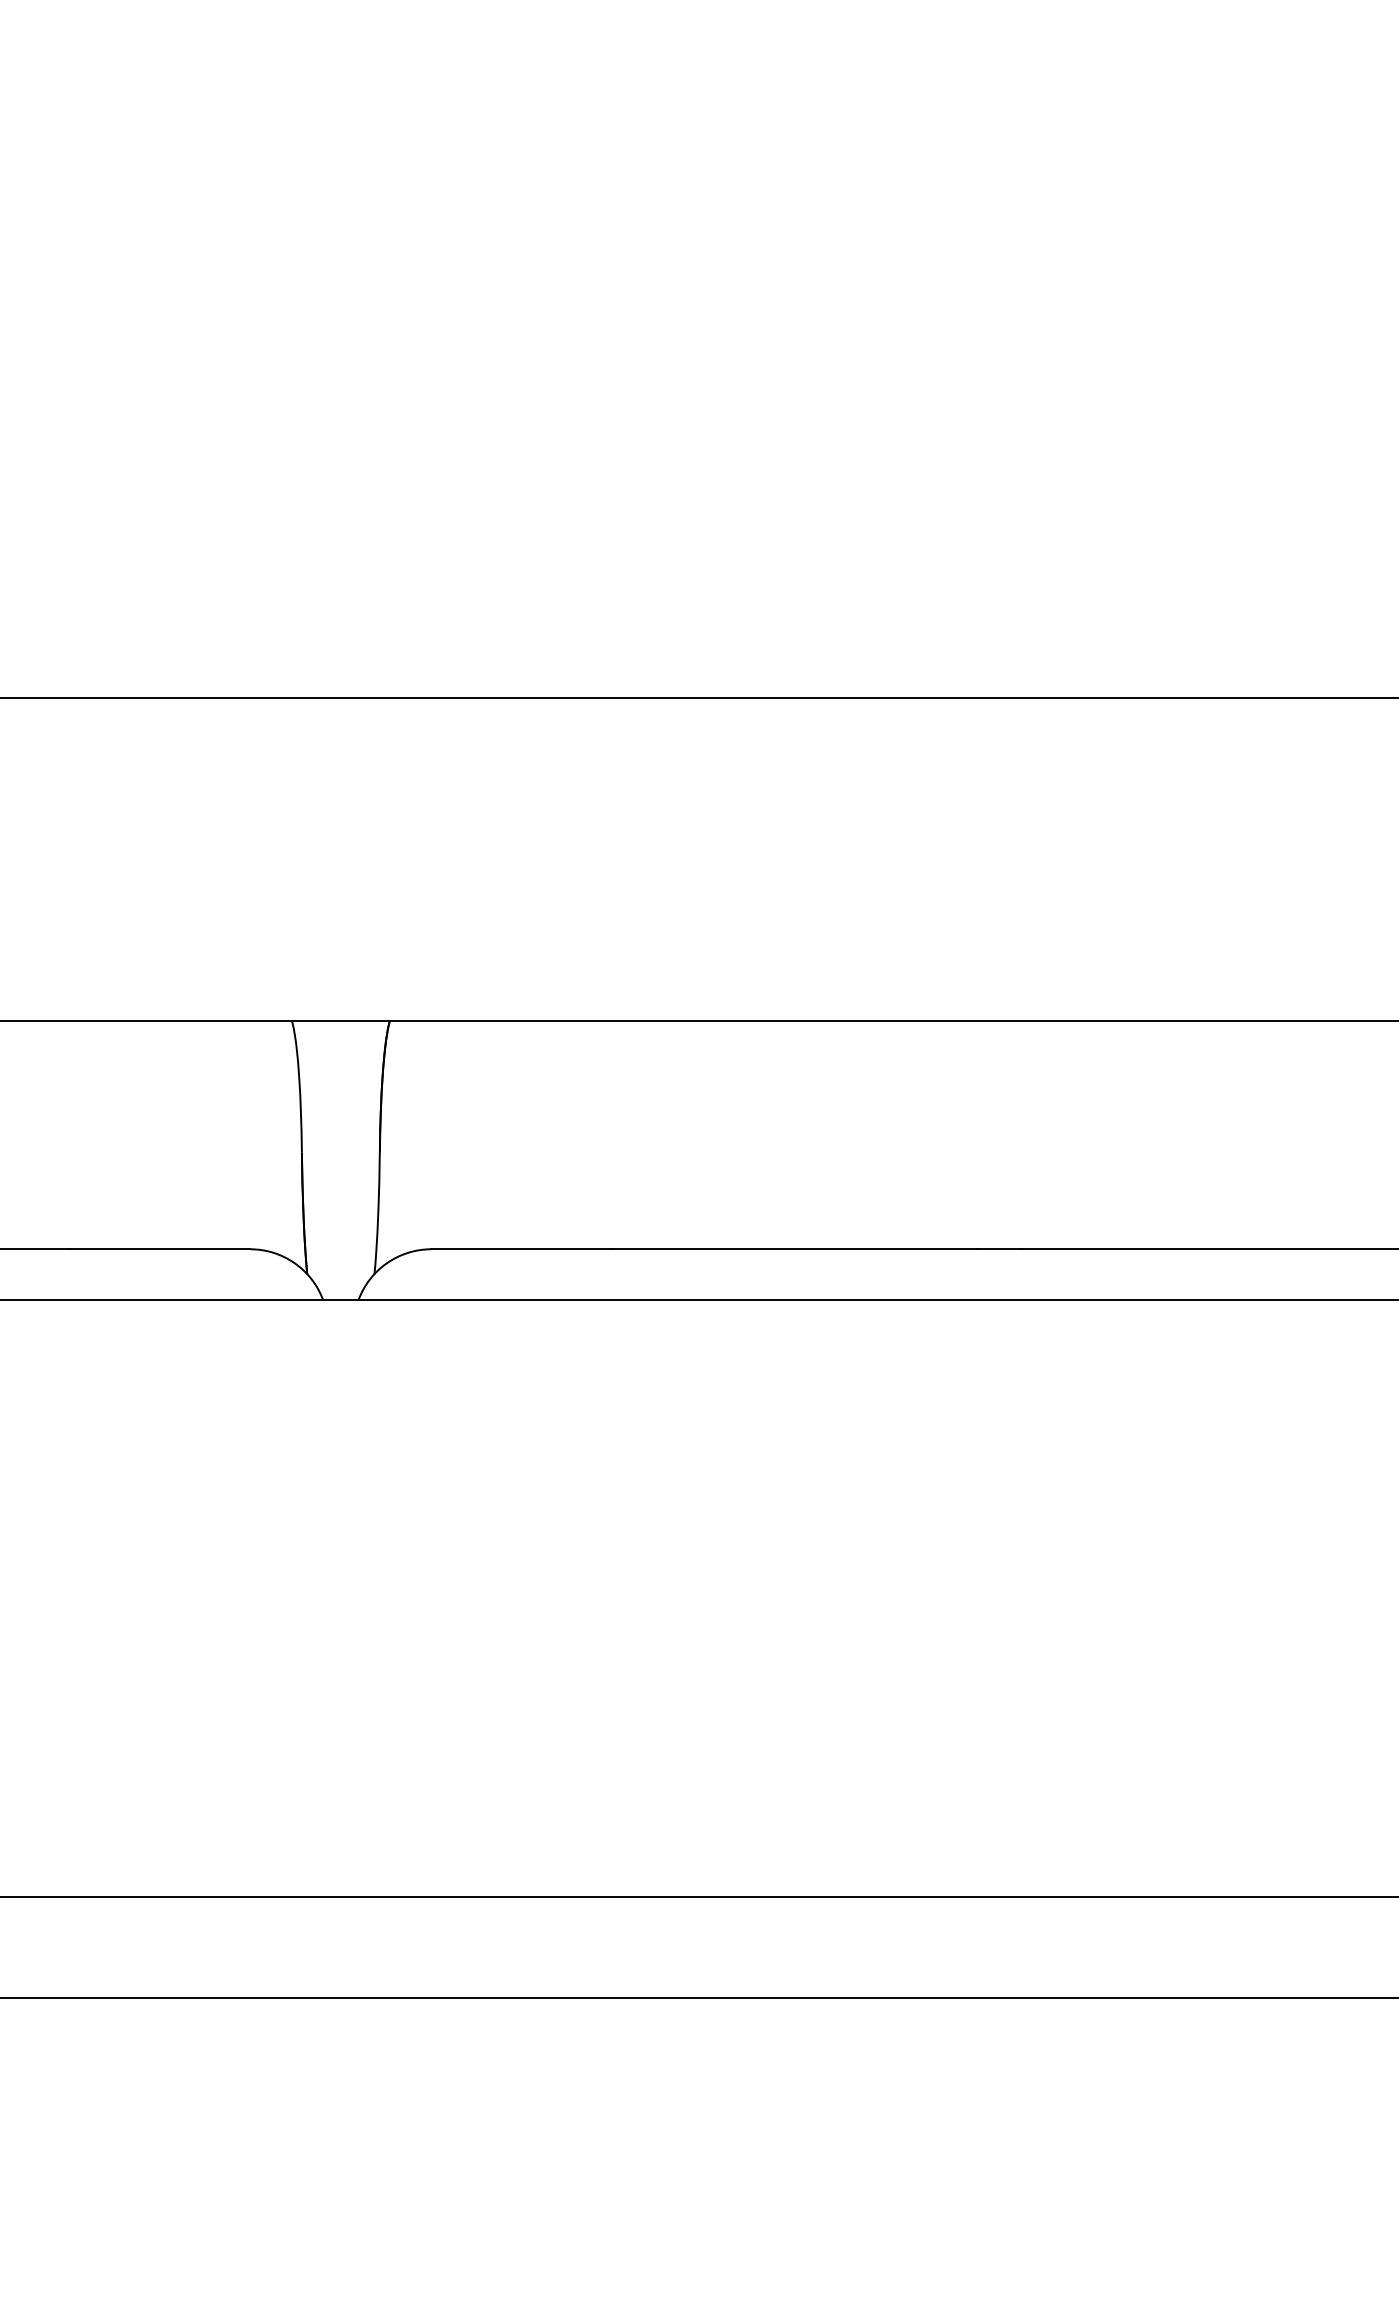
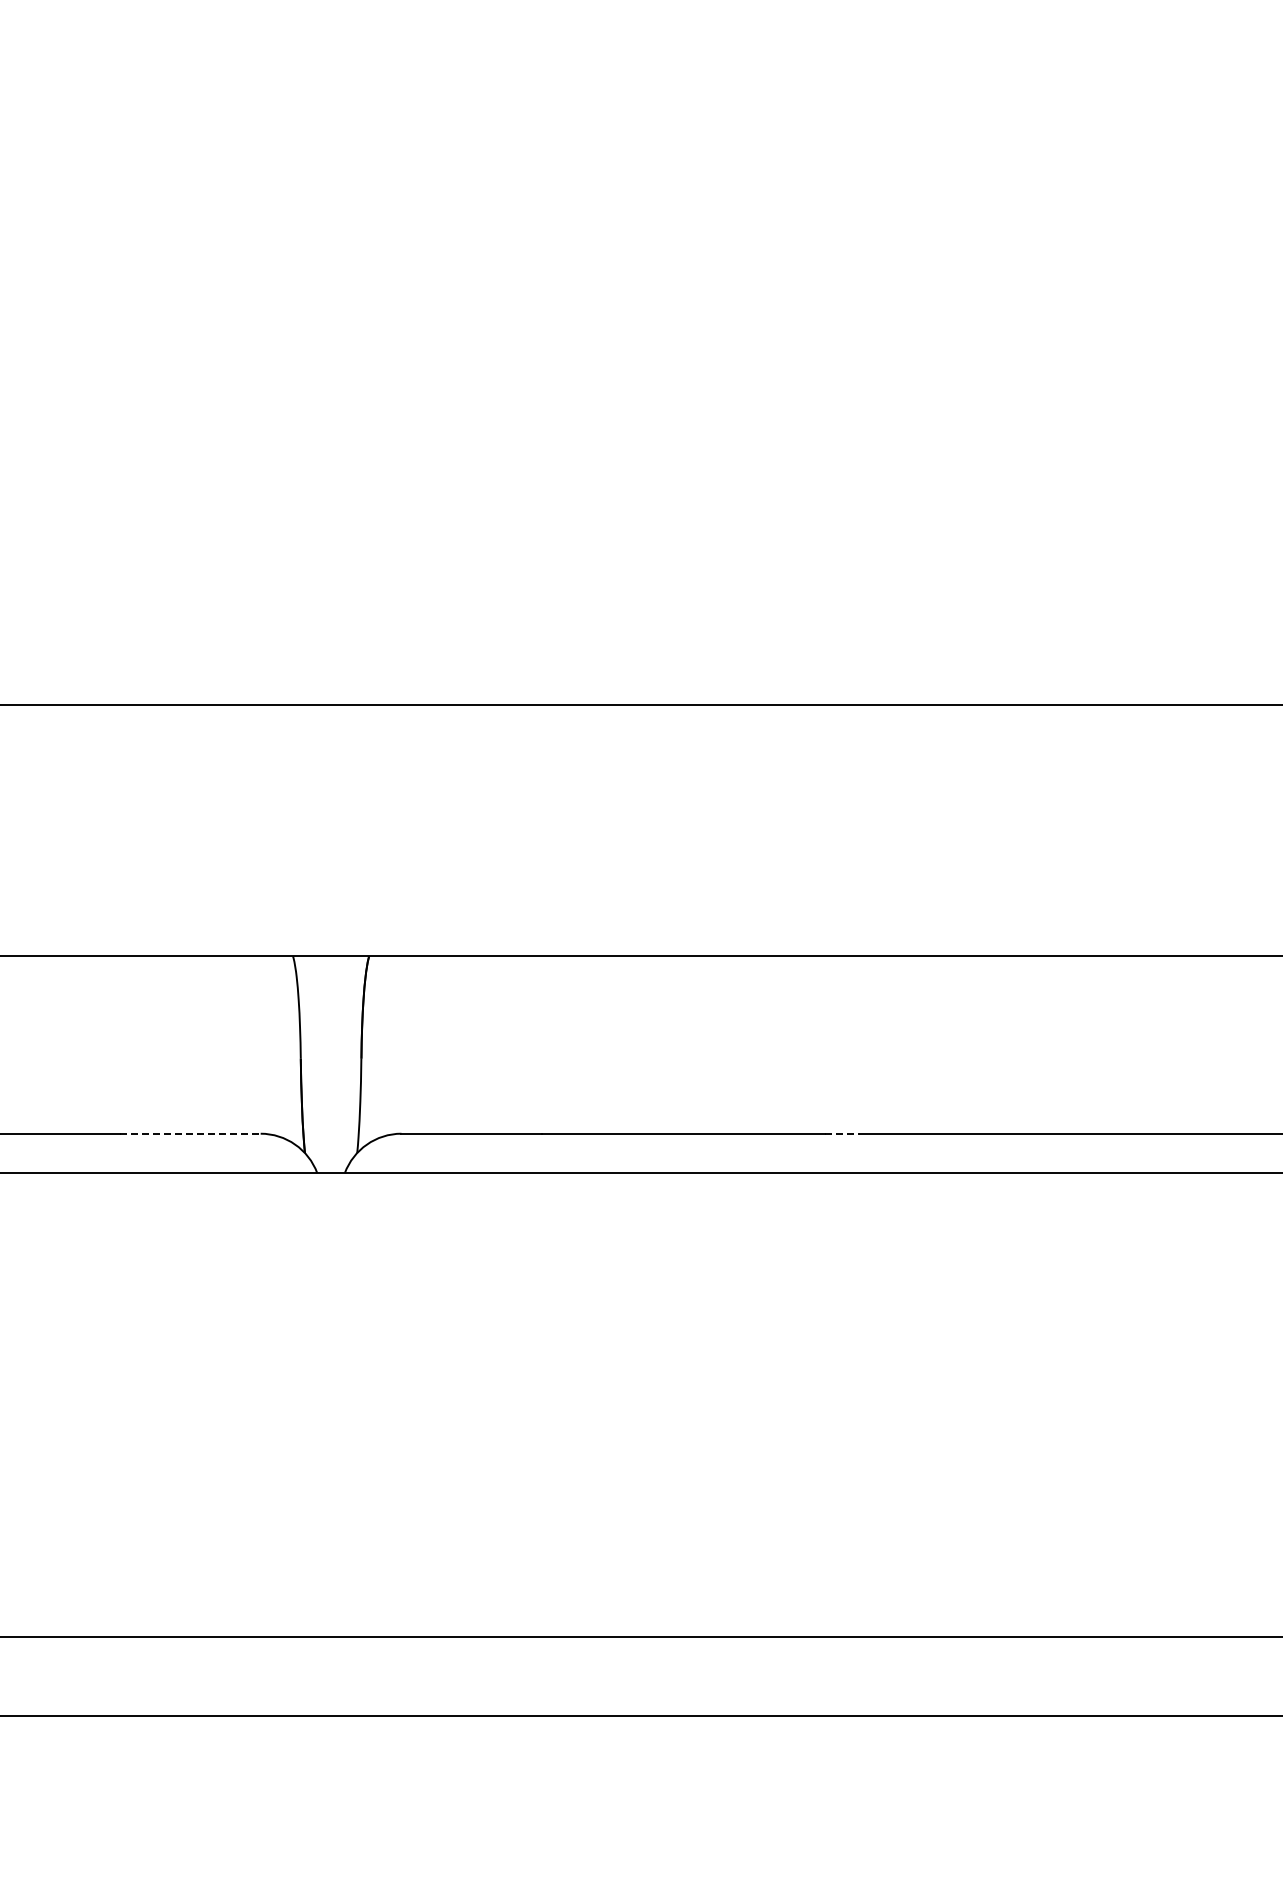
line: (160, 1248) -> (190, 1133), solid -> dashed
line: (999, 1248) -> (843, 1133), solid -> dashed

